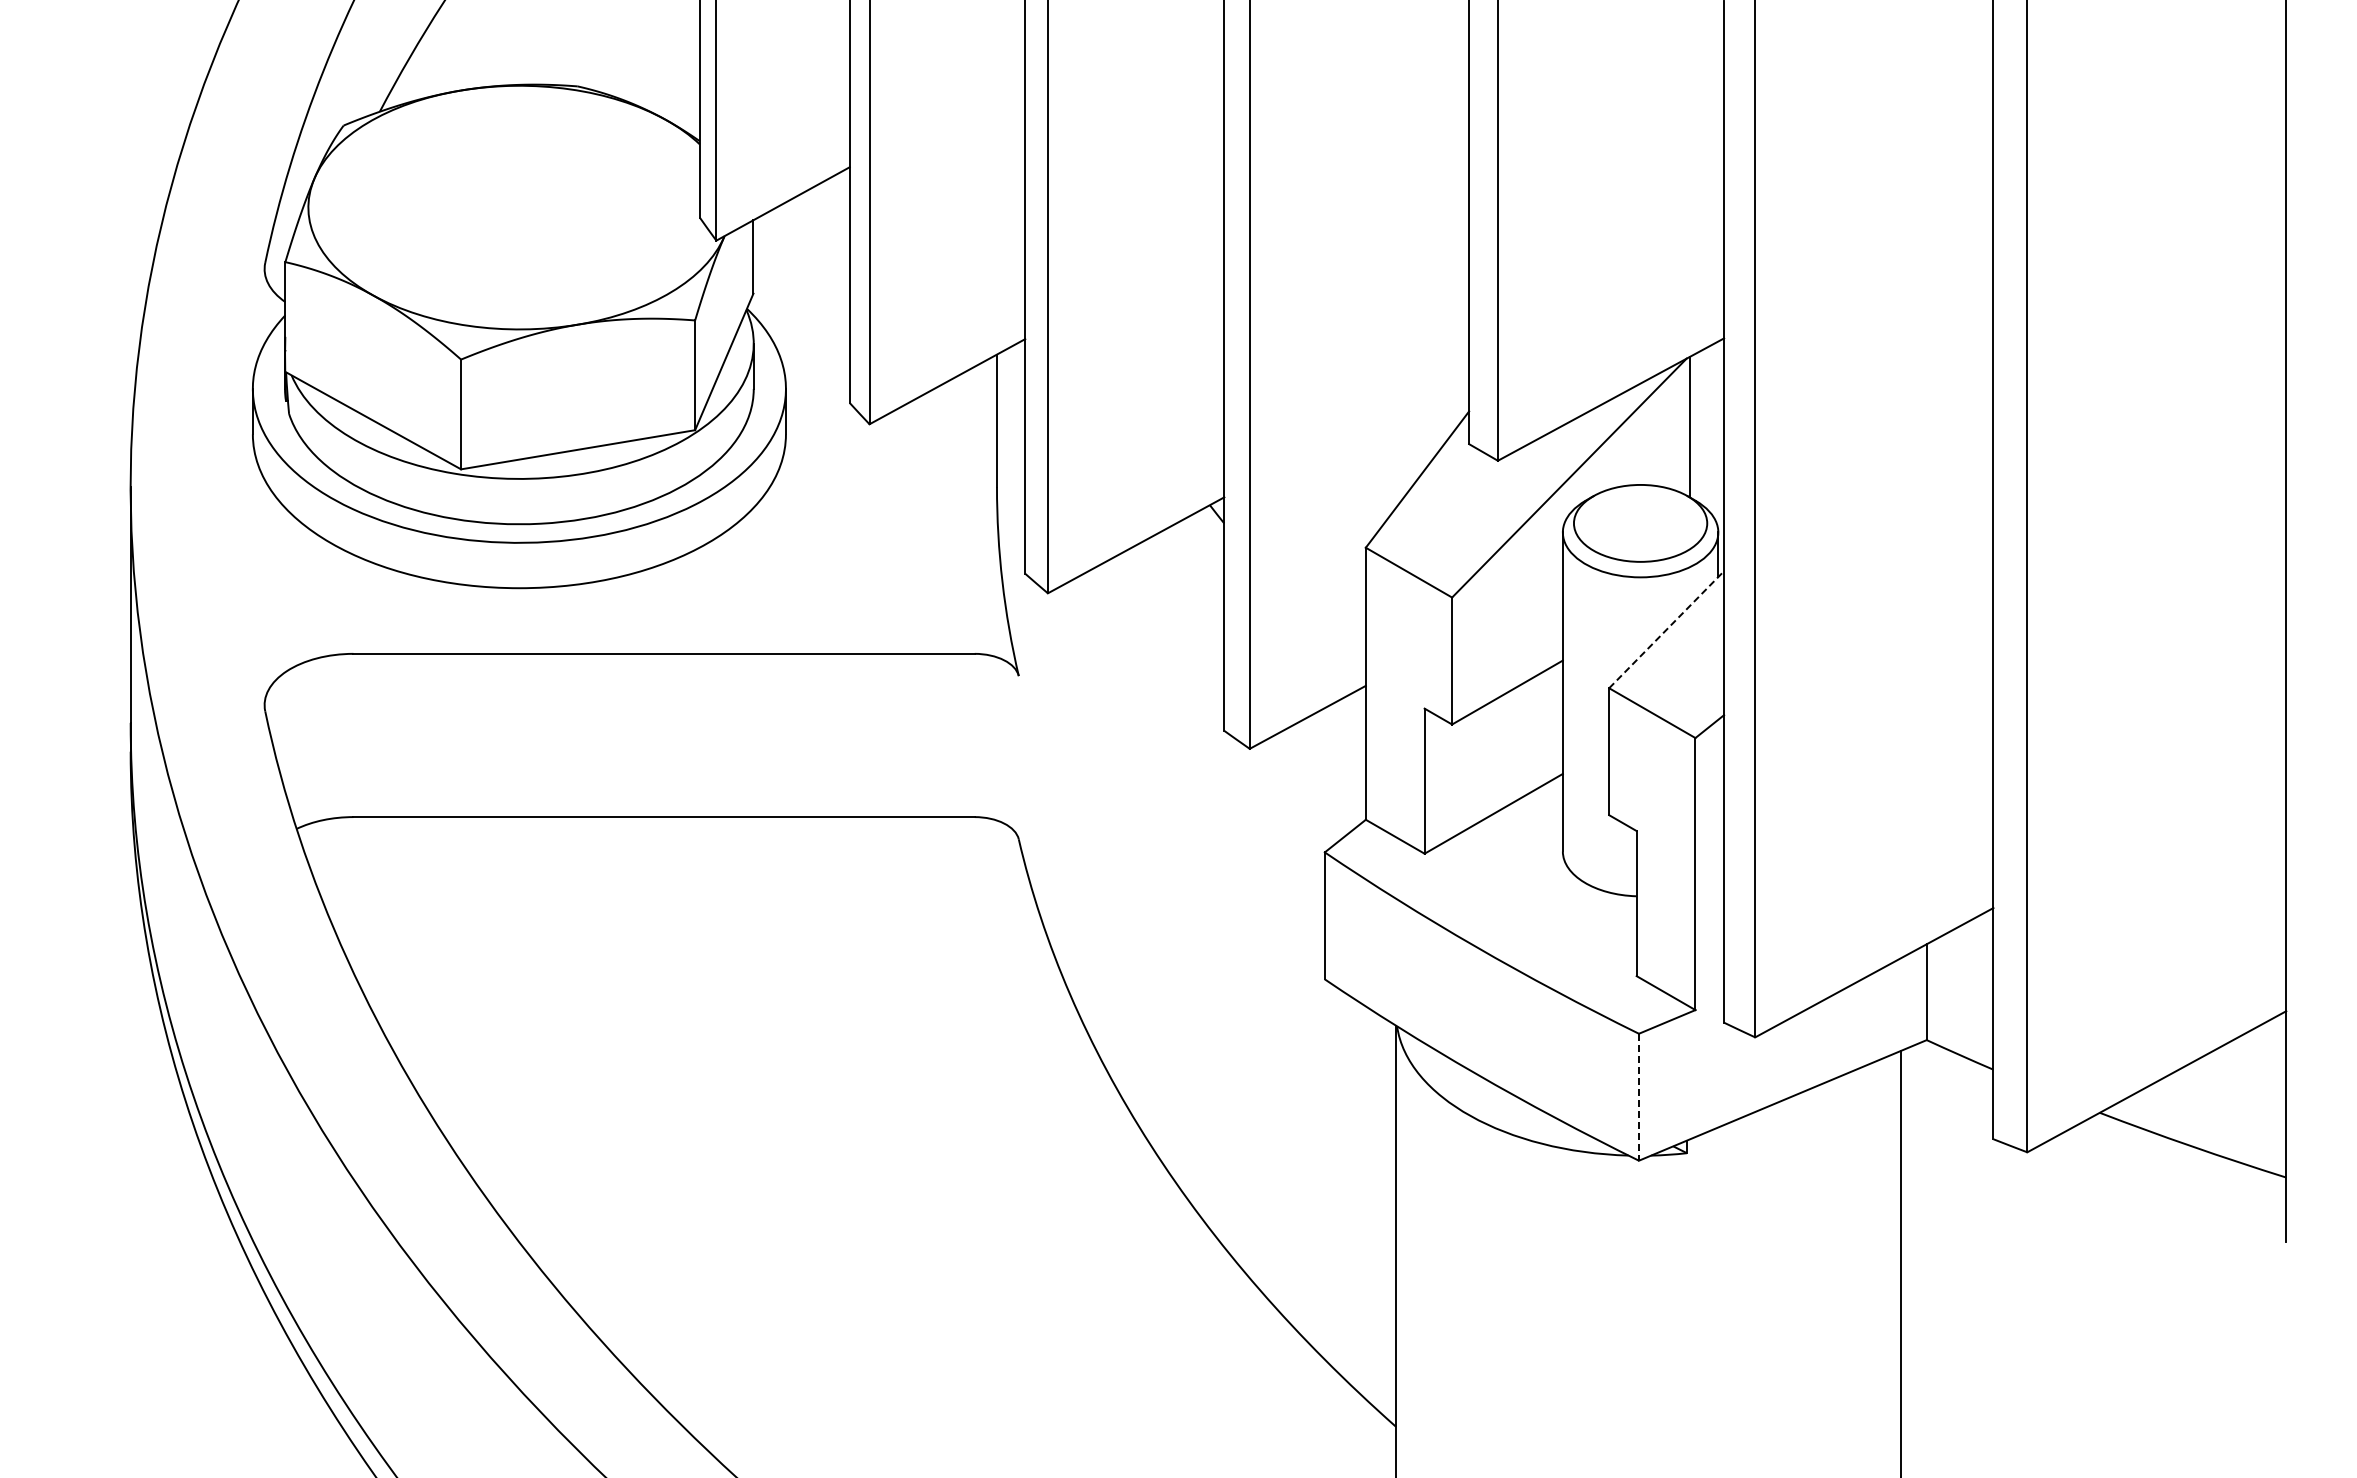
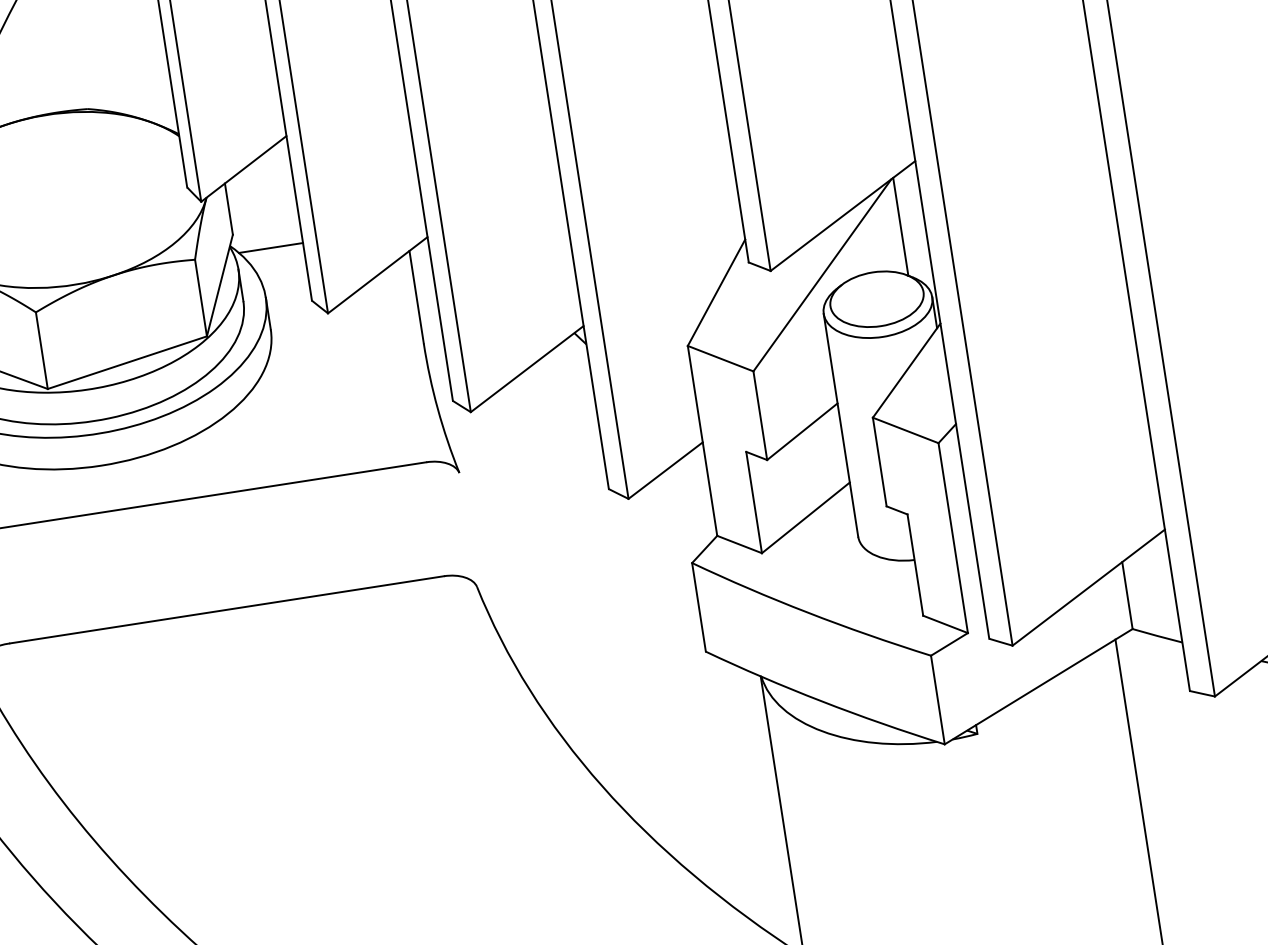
line: (803, 320) -> (270, 248), added
line: (1667, 629) -> (907, 370), dashed -> solid
line: (1638, 1097) -> (937, 700), dashed -> solid

